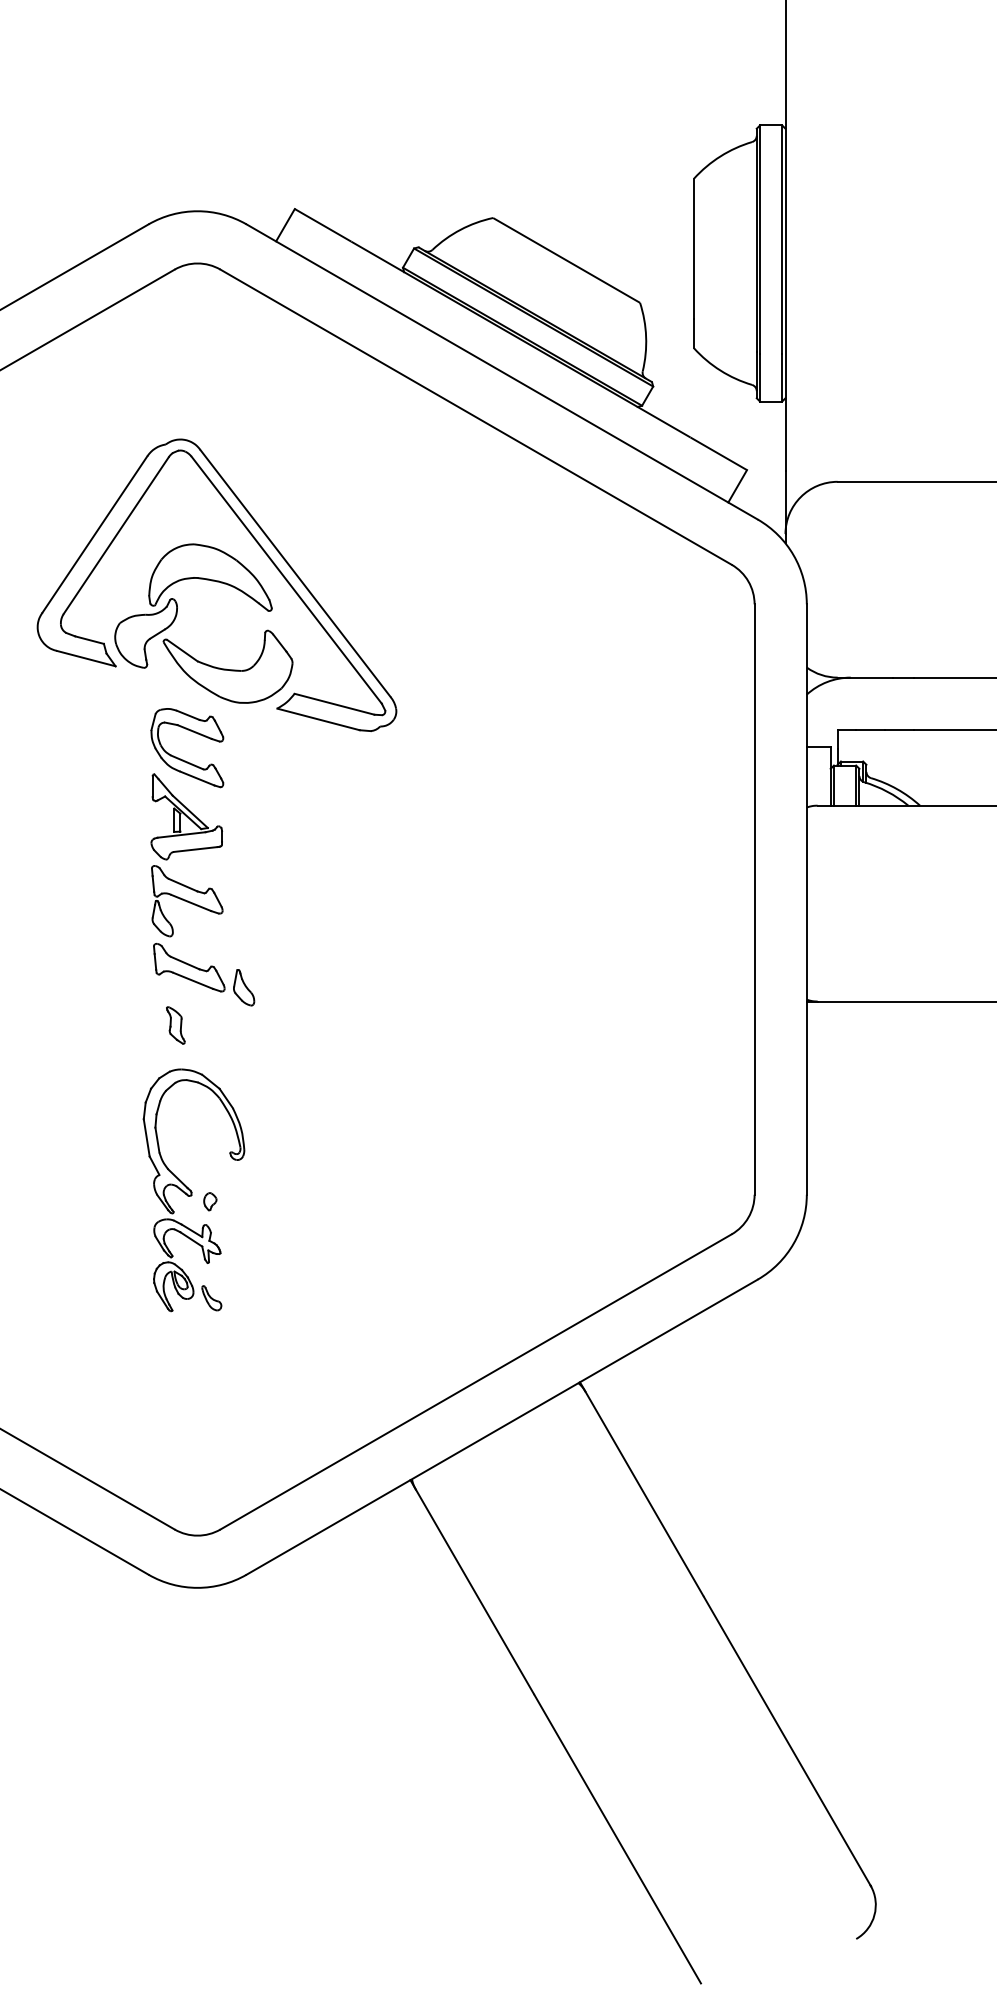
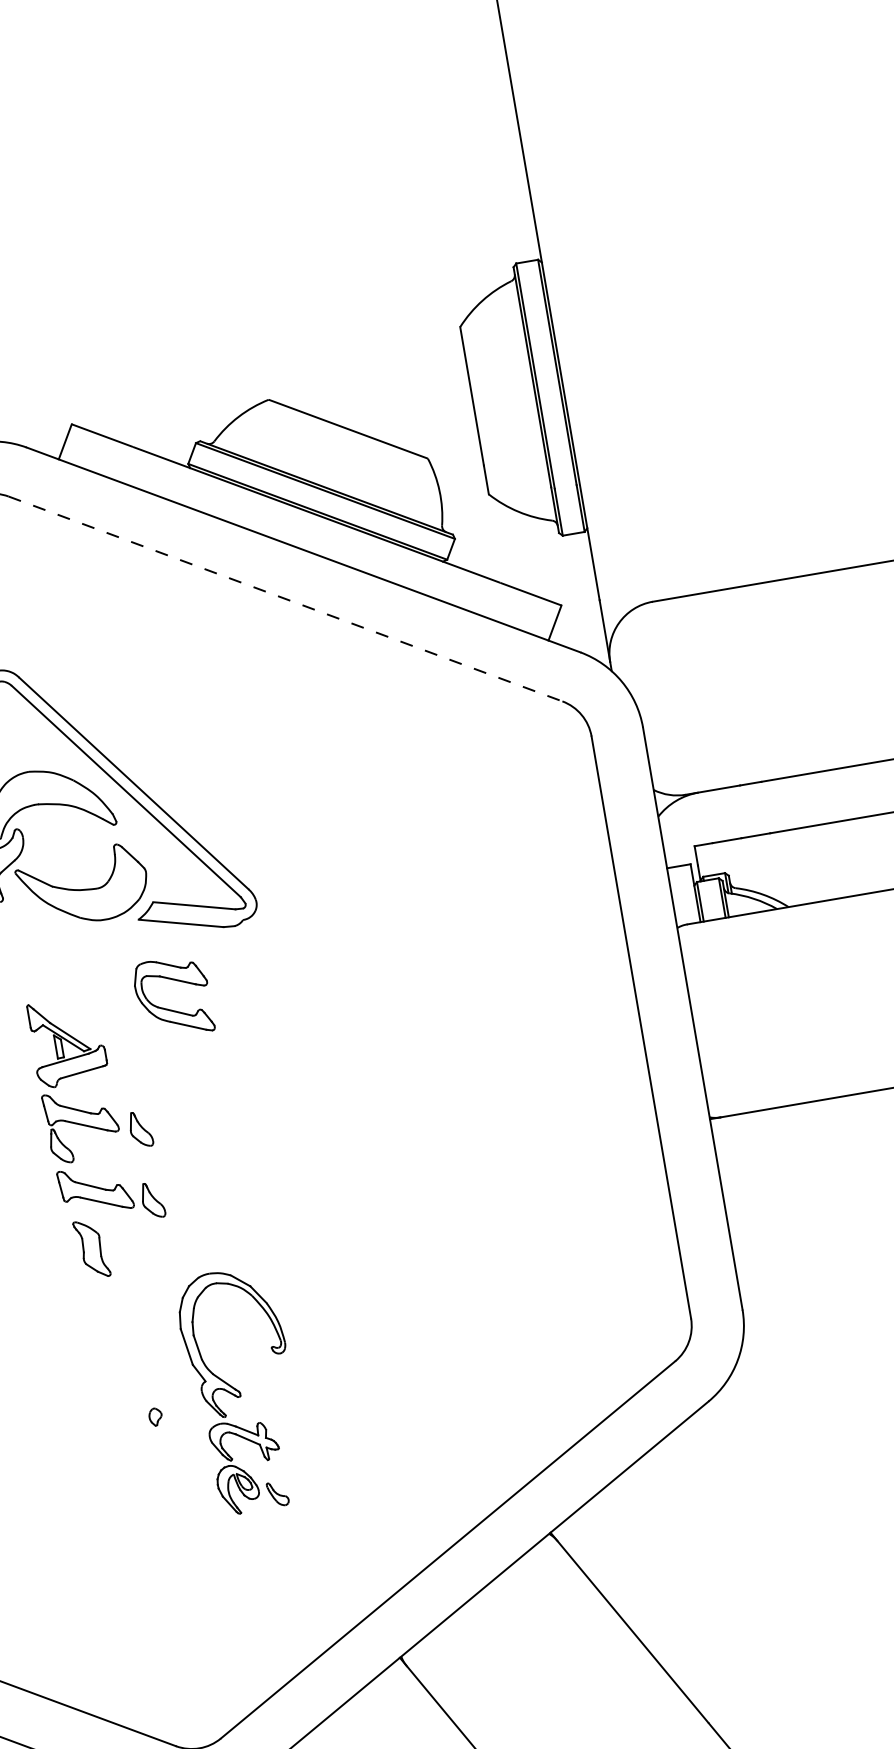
line: (476, 417) -> (285, 599), solid -> dashed
part: (183, 759) -> (171, 1009), moved
part: (244, 915) -> (141, 1129), added
part: (175, 1025) -> (91, 1249), size x1.6
part: (193, 1190) -> (241, 1390), moved

